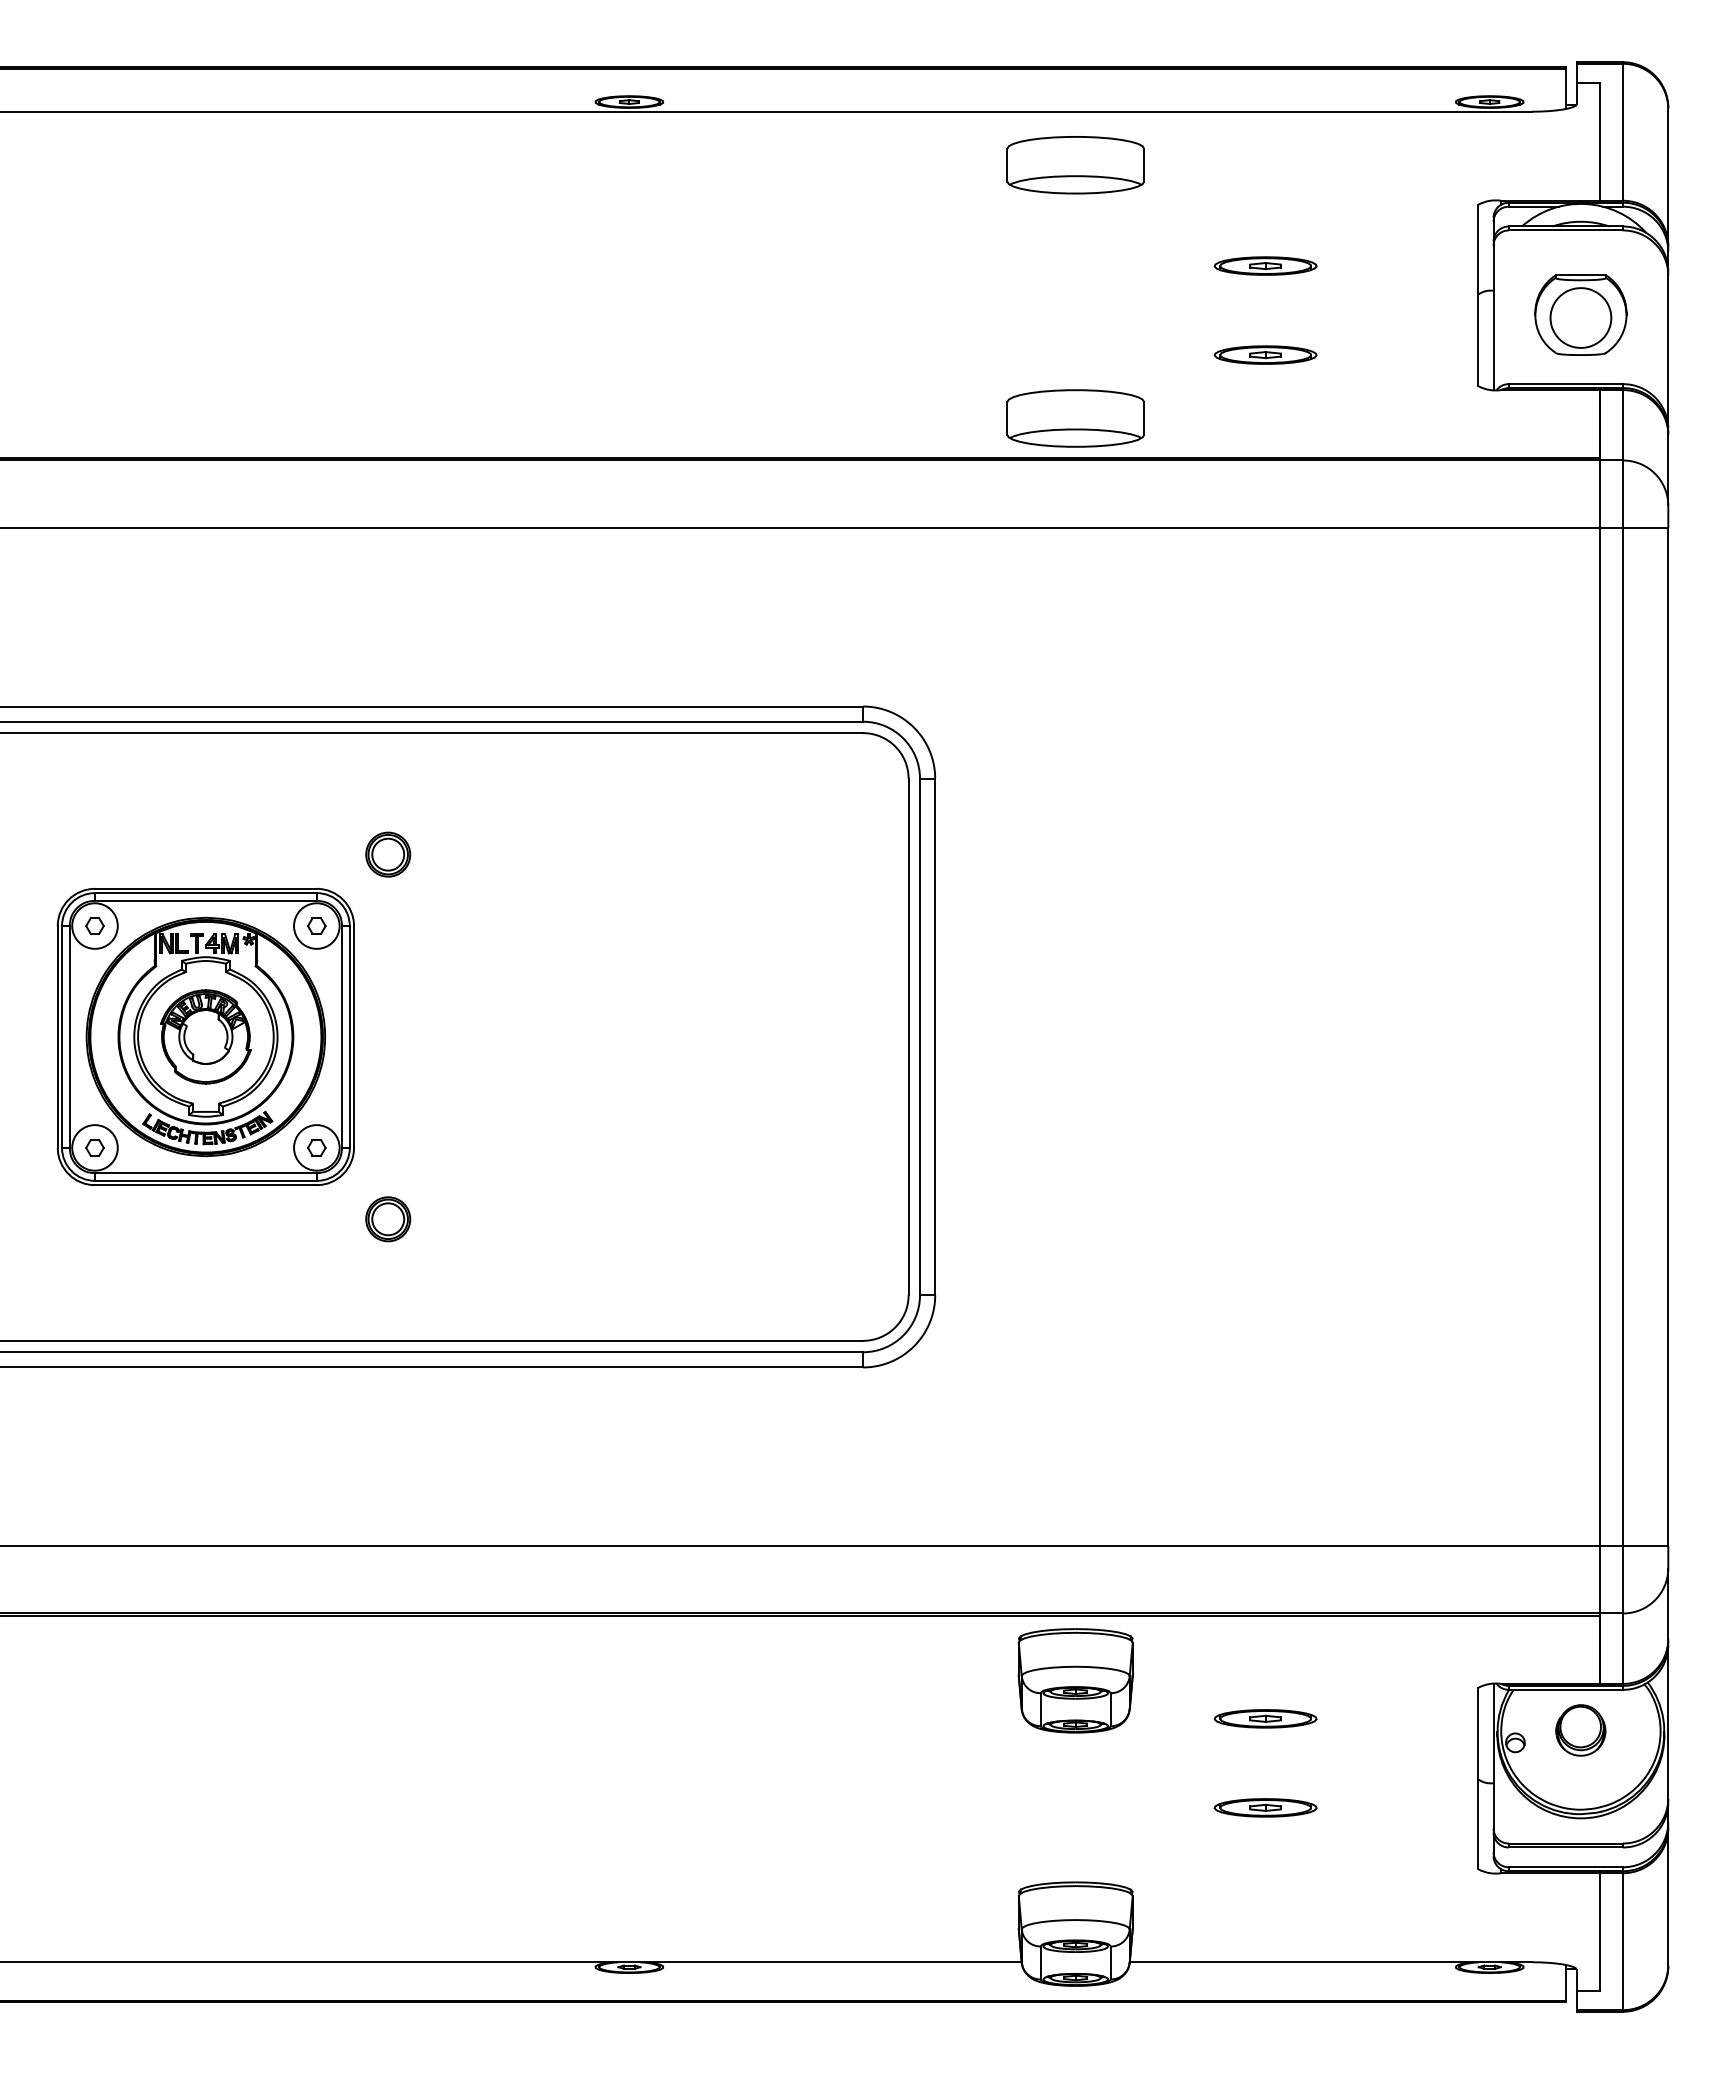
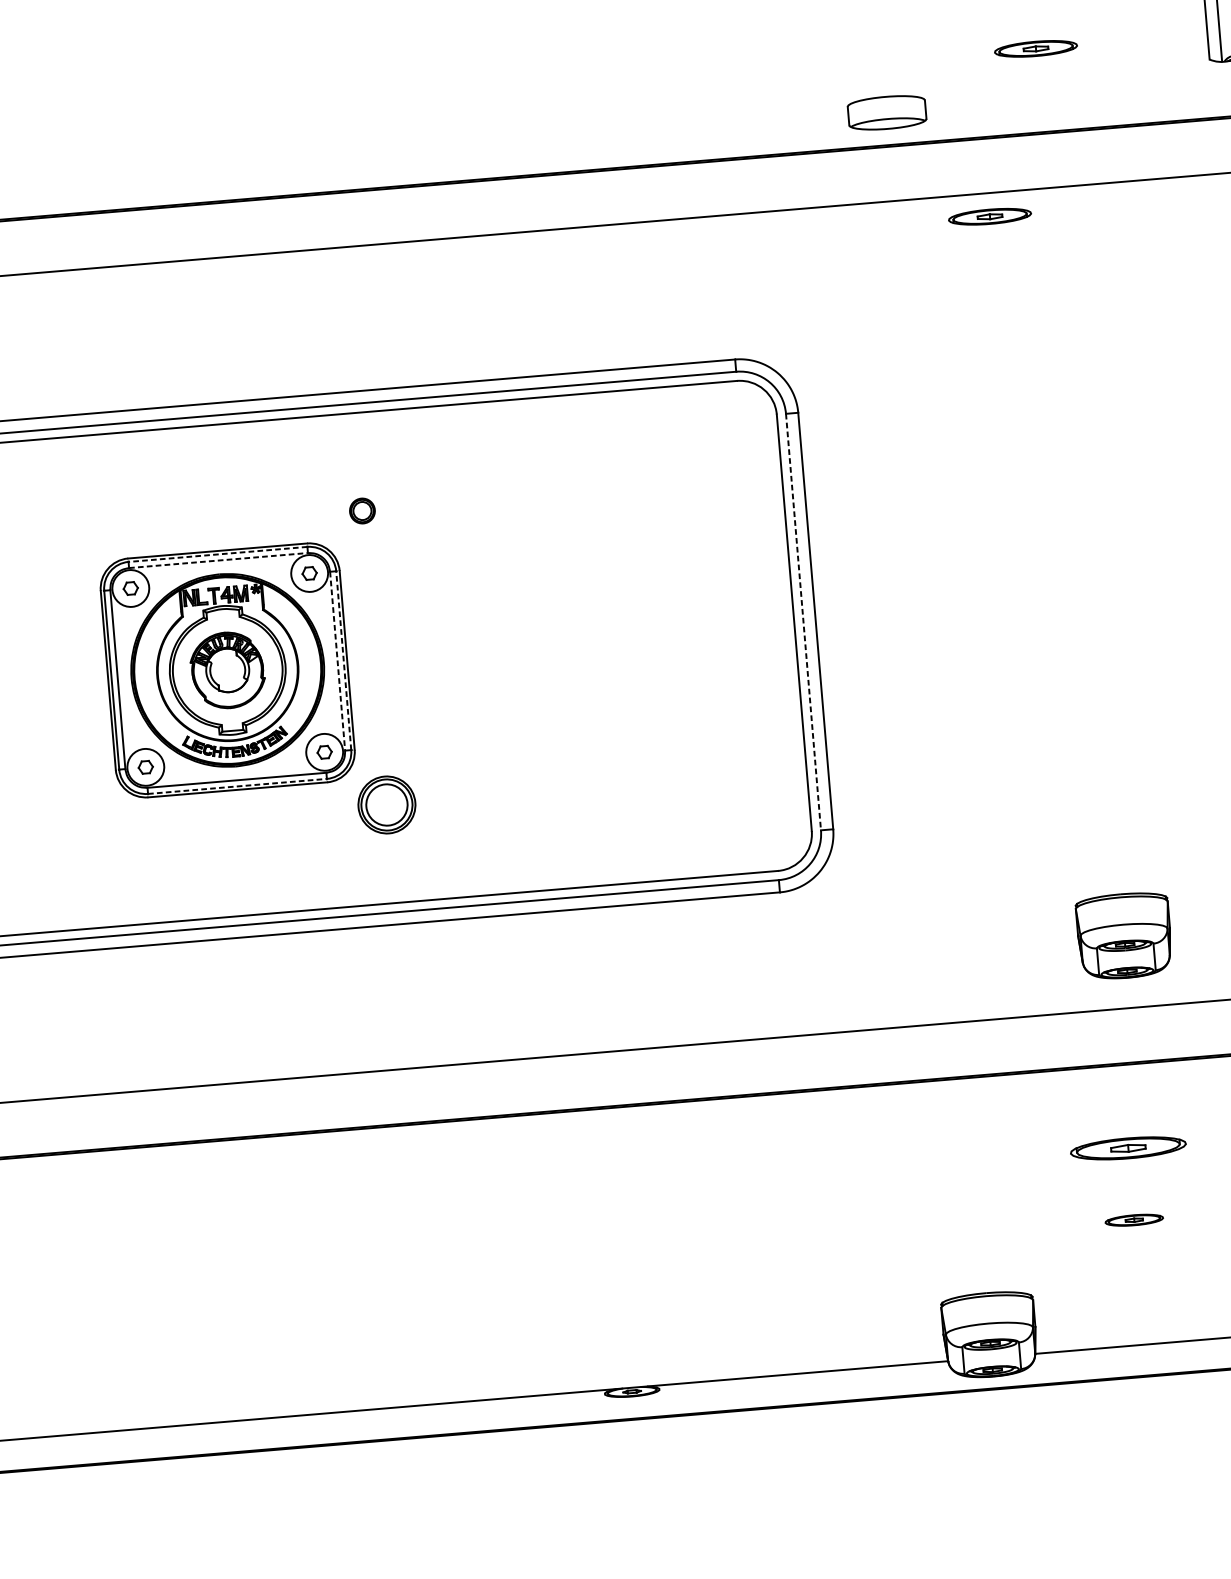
part: (1075, 418) -> (886, 112), size x0.7
part: (1191, 556) -> (989, 216), added
part: (388, 854) -> (362, 510), size x0.7
line: (205, 893) -> (217, 554), solid -> dashed
line: (205, 900) -> (218, 560), solid -> dashed
line: (342, 1036) -> (337, 660), solid -> dashed
line: (349, 1036) -> (343, 660), solid -> dashed
line: (920, 1037) -> (803, 622), solid -> dashed
line: (205, 1180) -> (237, 786), solid -> dashed
part: (388, 1219) -> (387, 805), size x1.6
part: (1075, 1680) -> (1124, 935), moved
part: (1265, 1718) -> (1128, 1148), size x1.4
part: (1265, 1807) -> (1134, 1219), size x0.7

